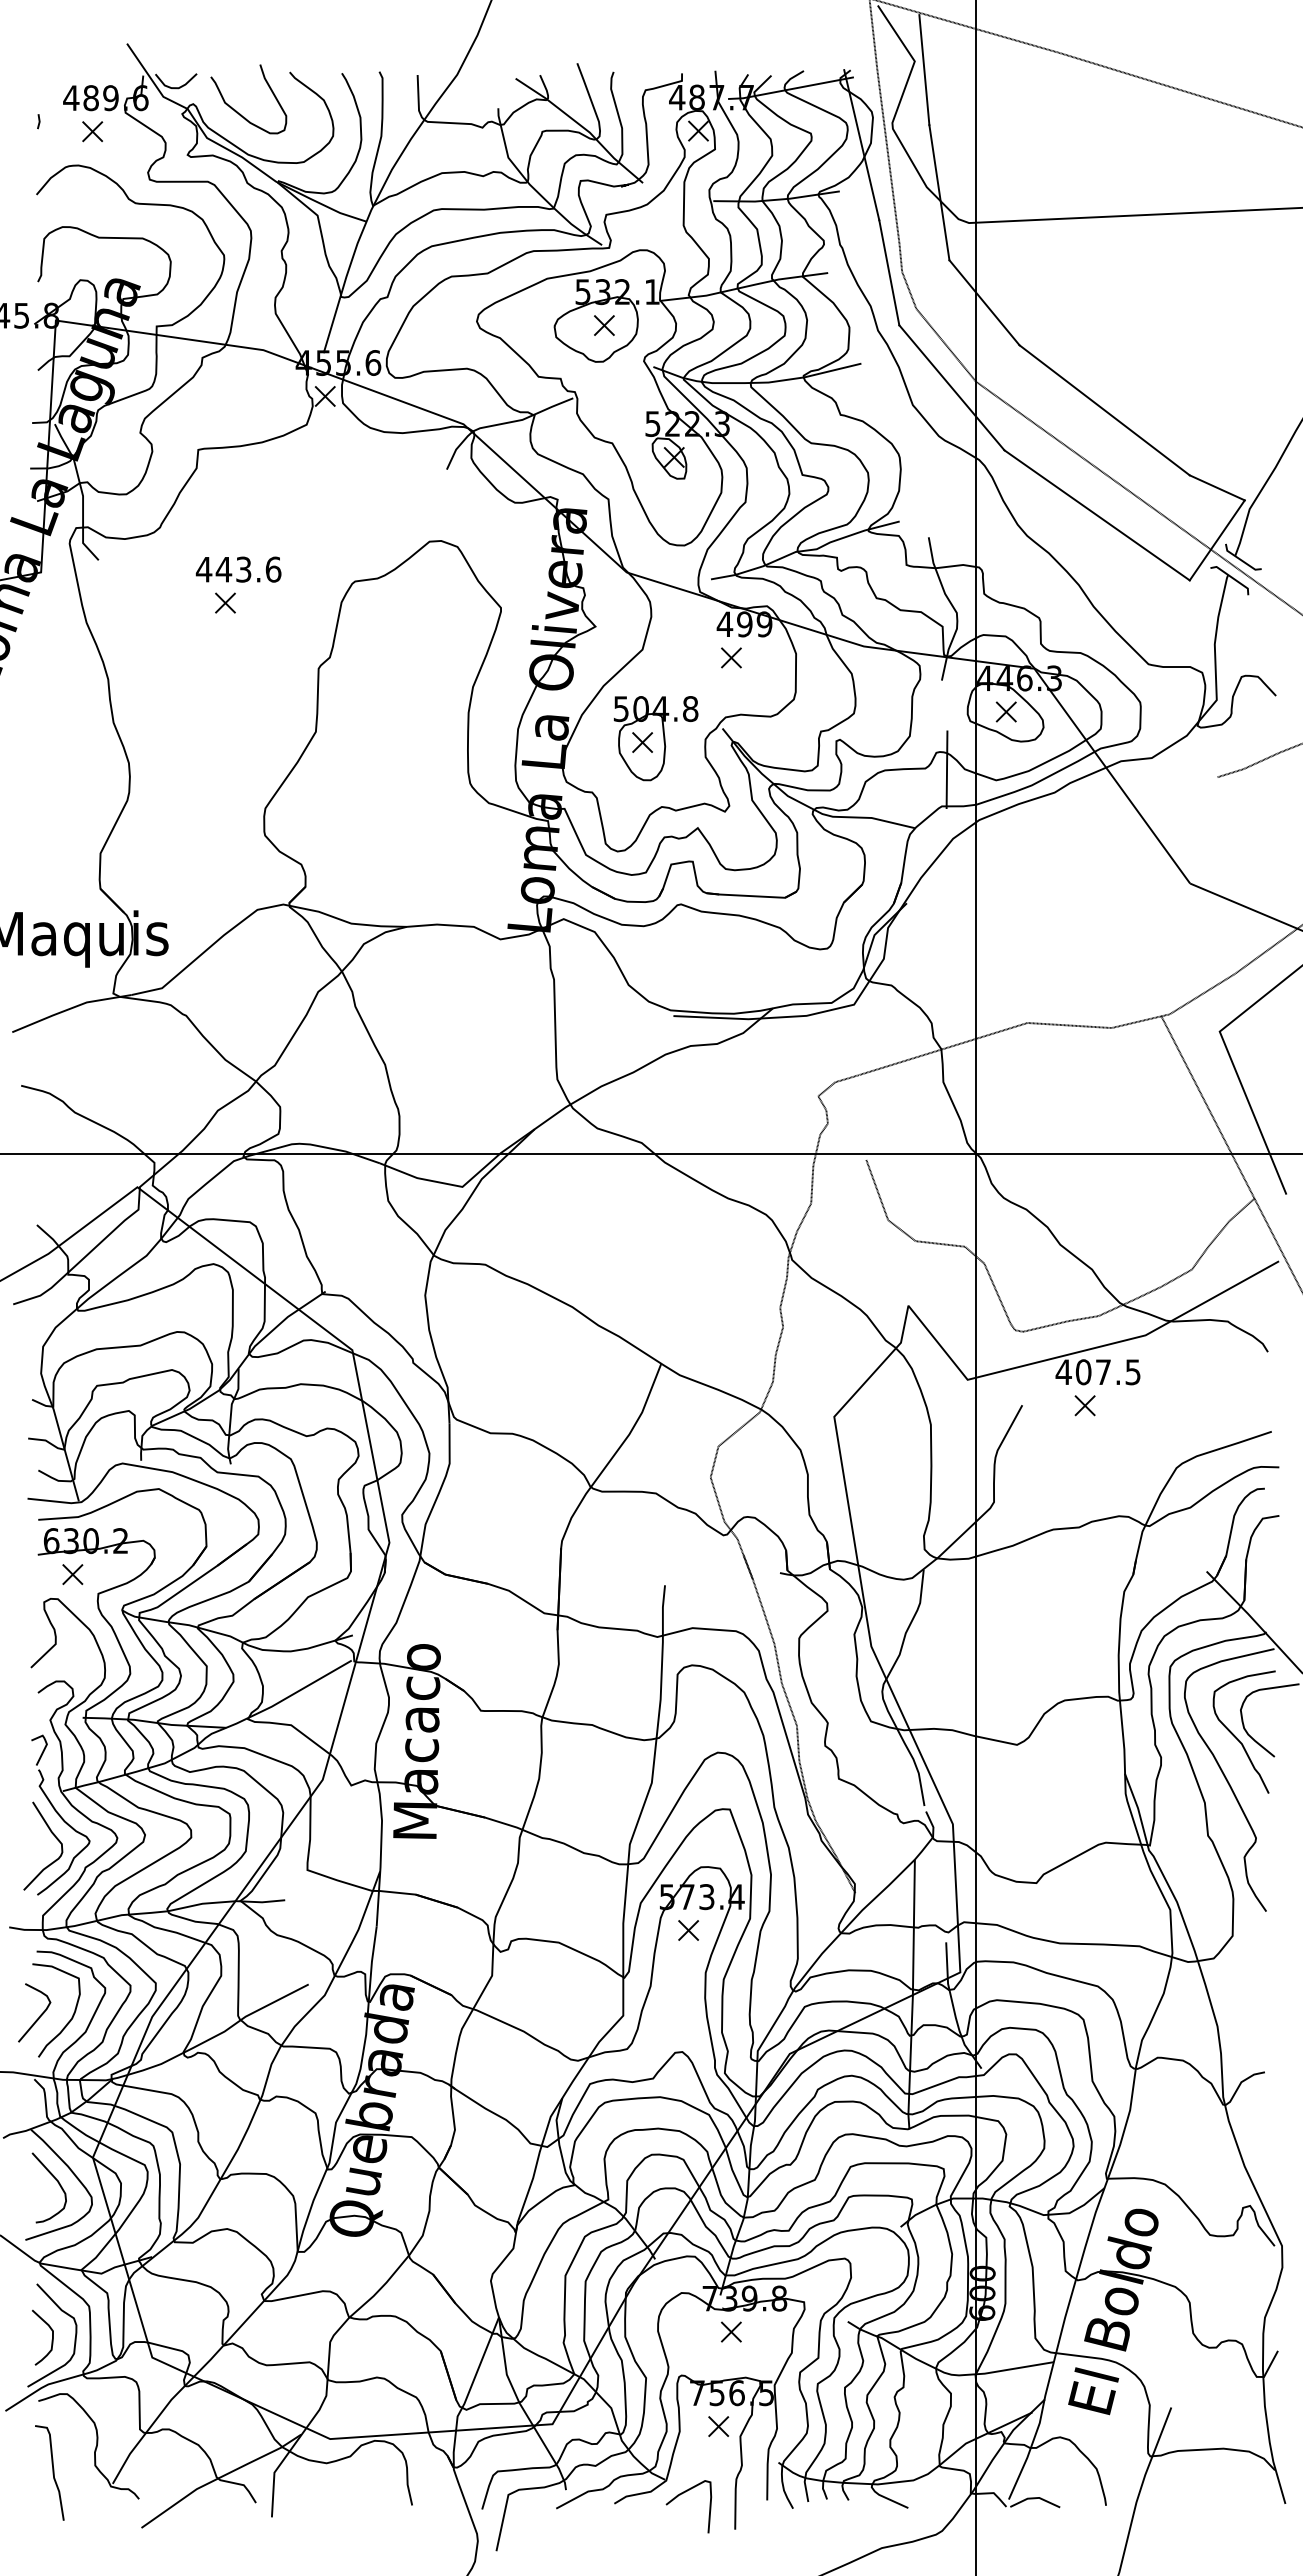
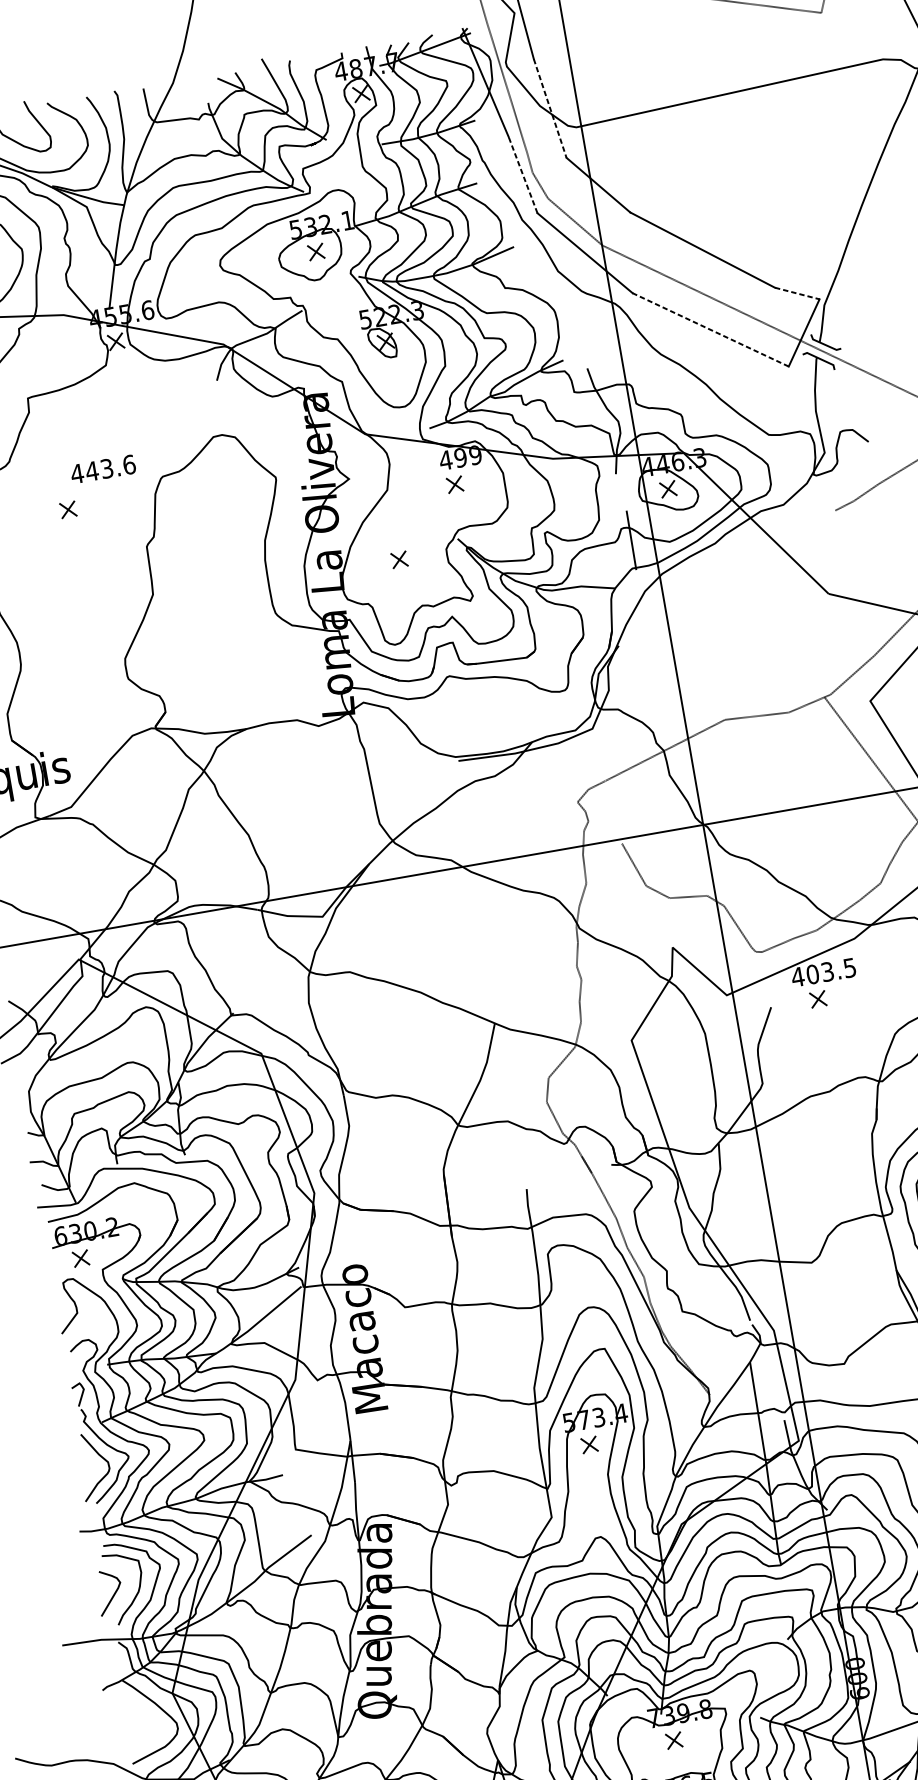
line: (939, 193) -> (550, 109), solid -> dashed
line: (889, 272) -> (523, 174), solid -> dashed
line: (1217, 488) -> (797, 293), solid -> dashed
line: (1096, 515) -> (710, 330), solid -> dashed
text: (238, 569) -> (103, 469), moved
part: (656, 738) -> (409, 554), removed
text: (1103, 1372) -> (827, 972), 407.5 -> 403.5
curve: (56, 2181) -> (148, 1716), removed

